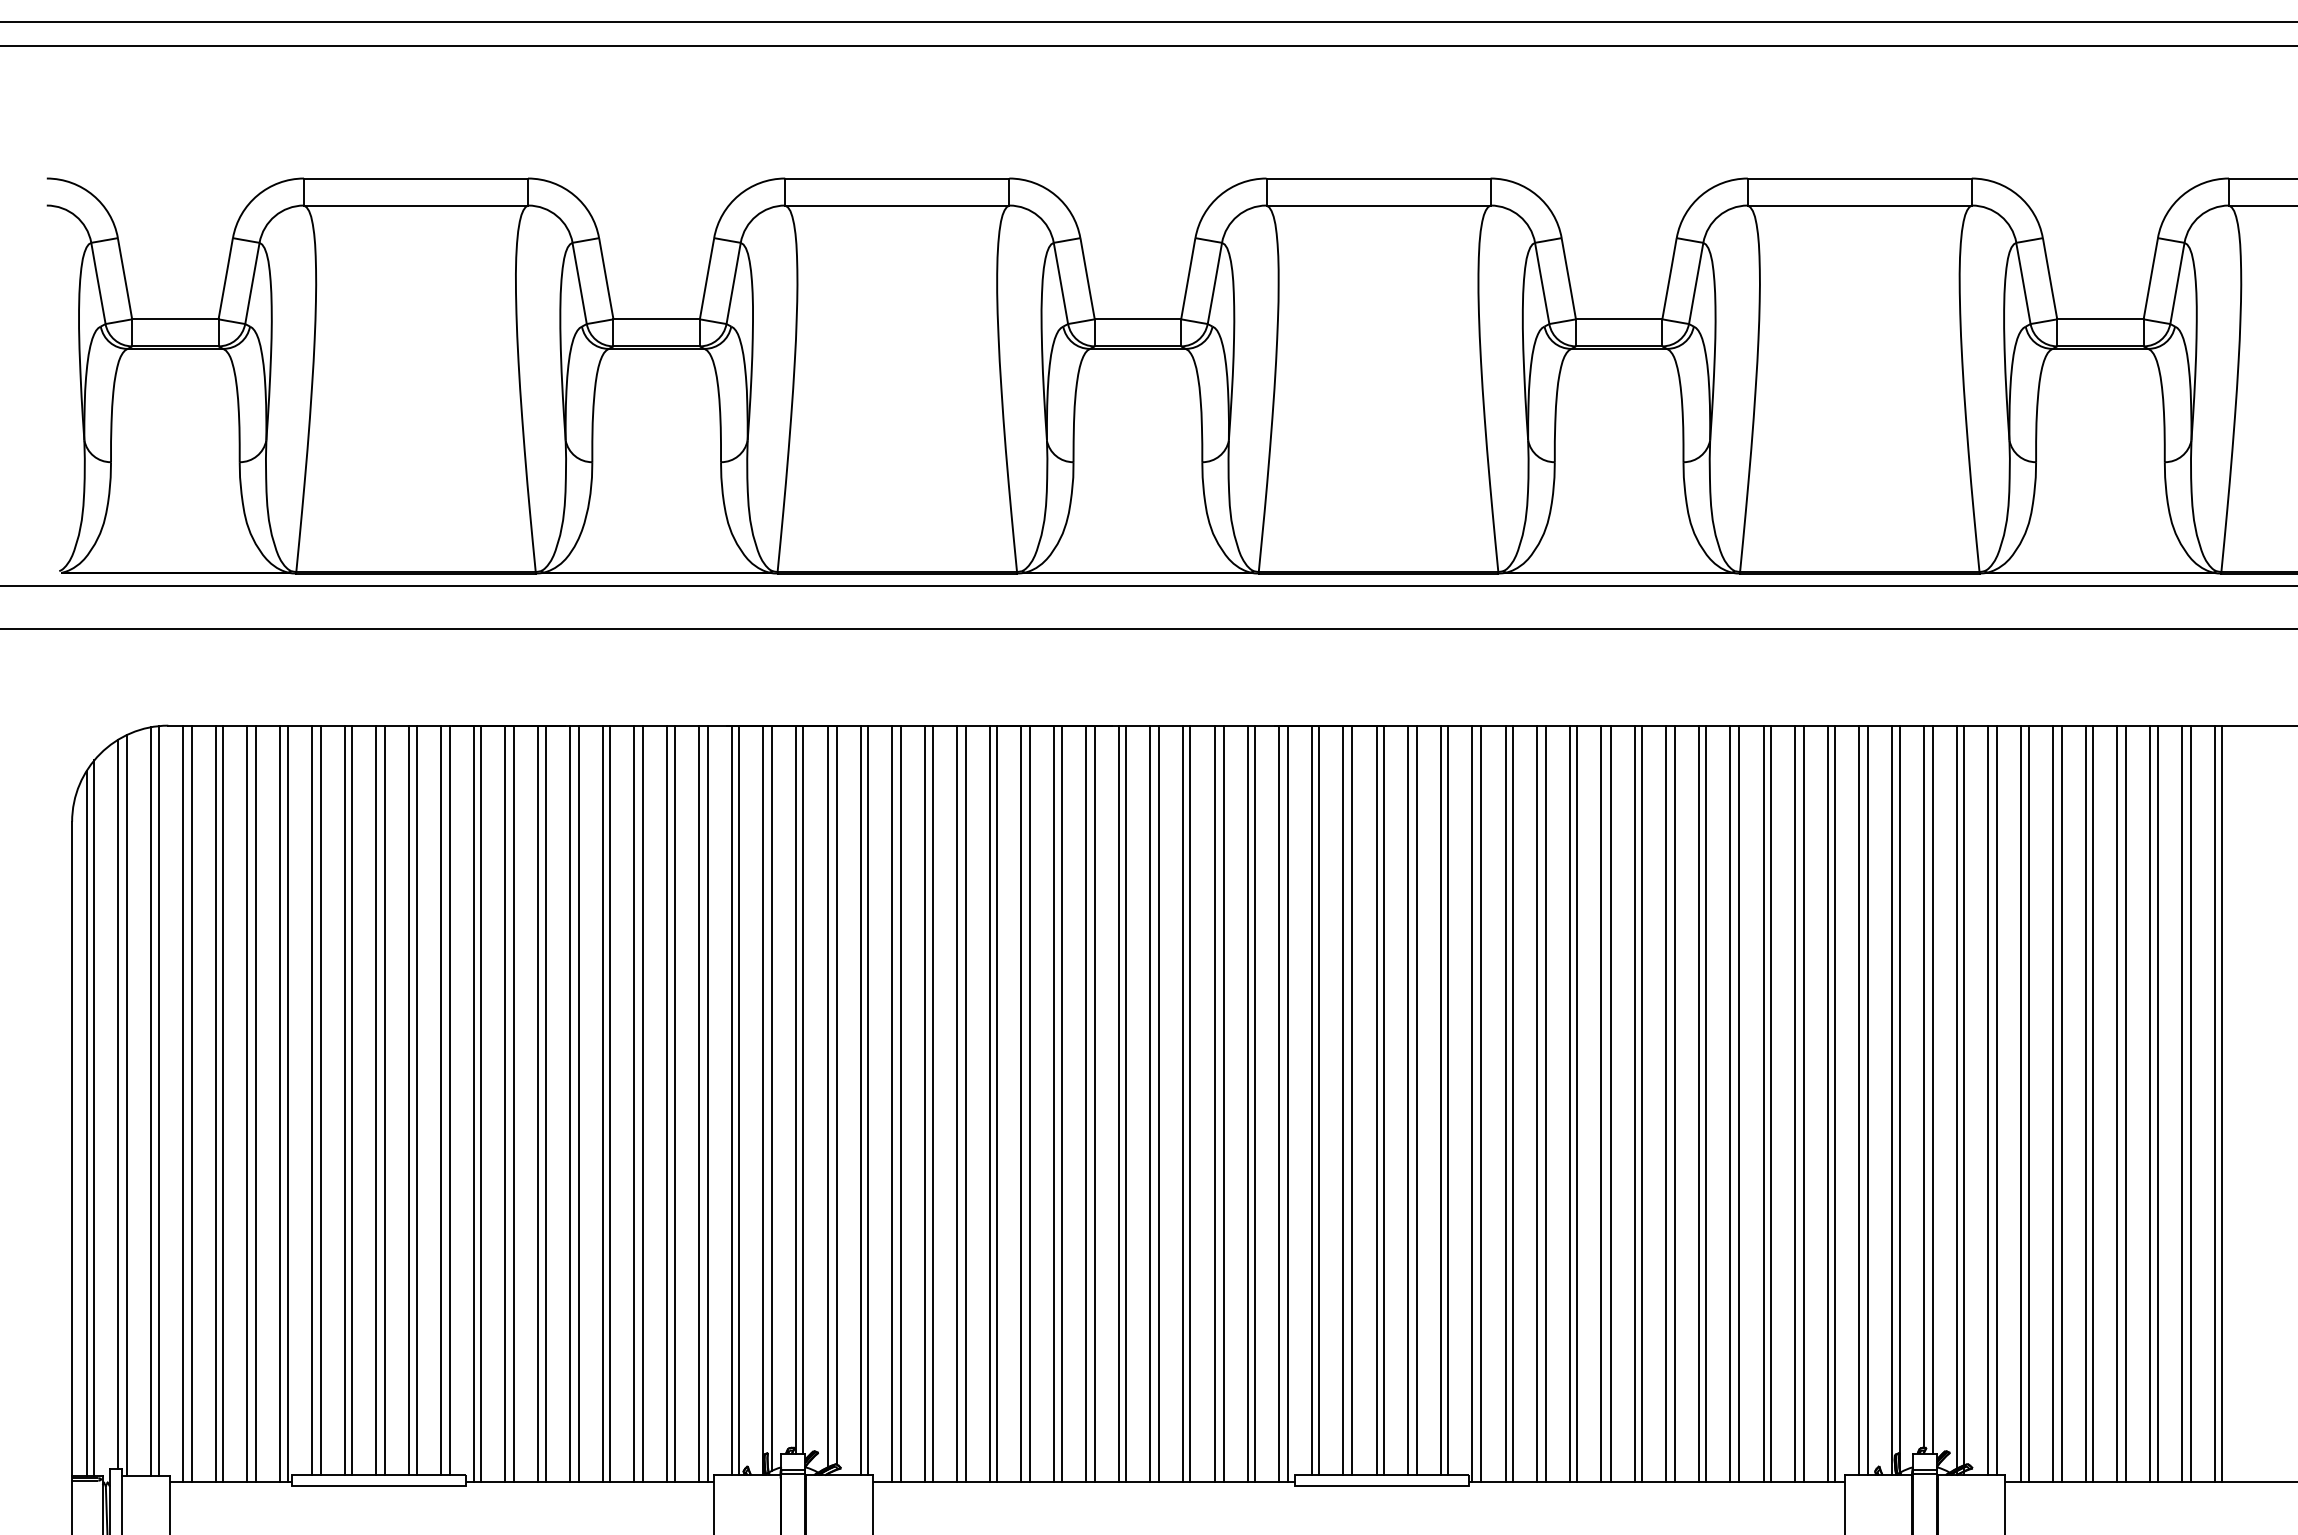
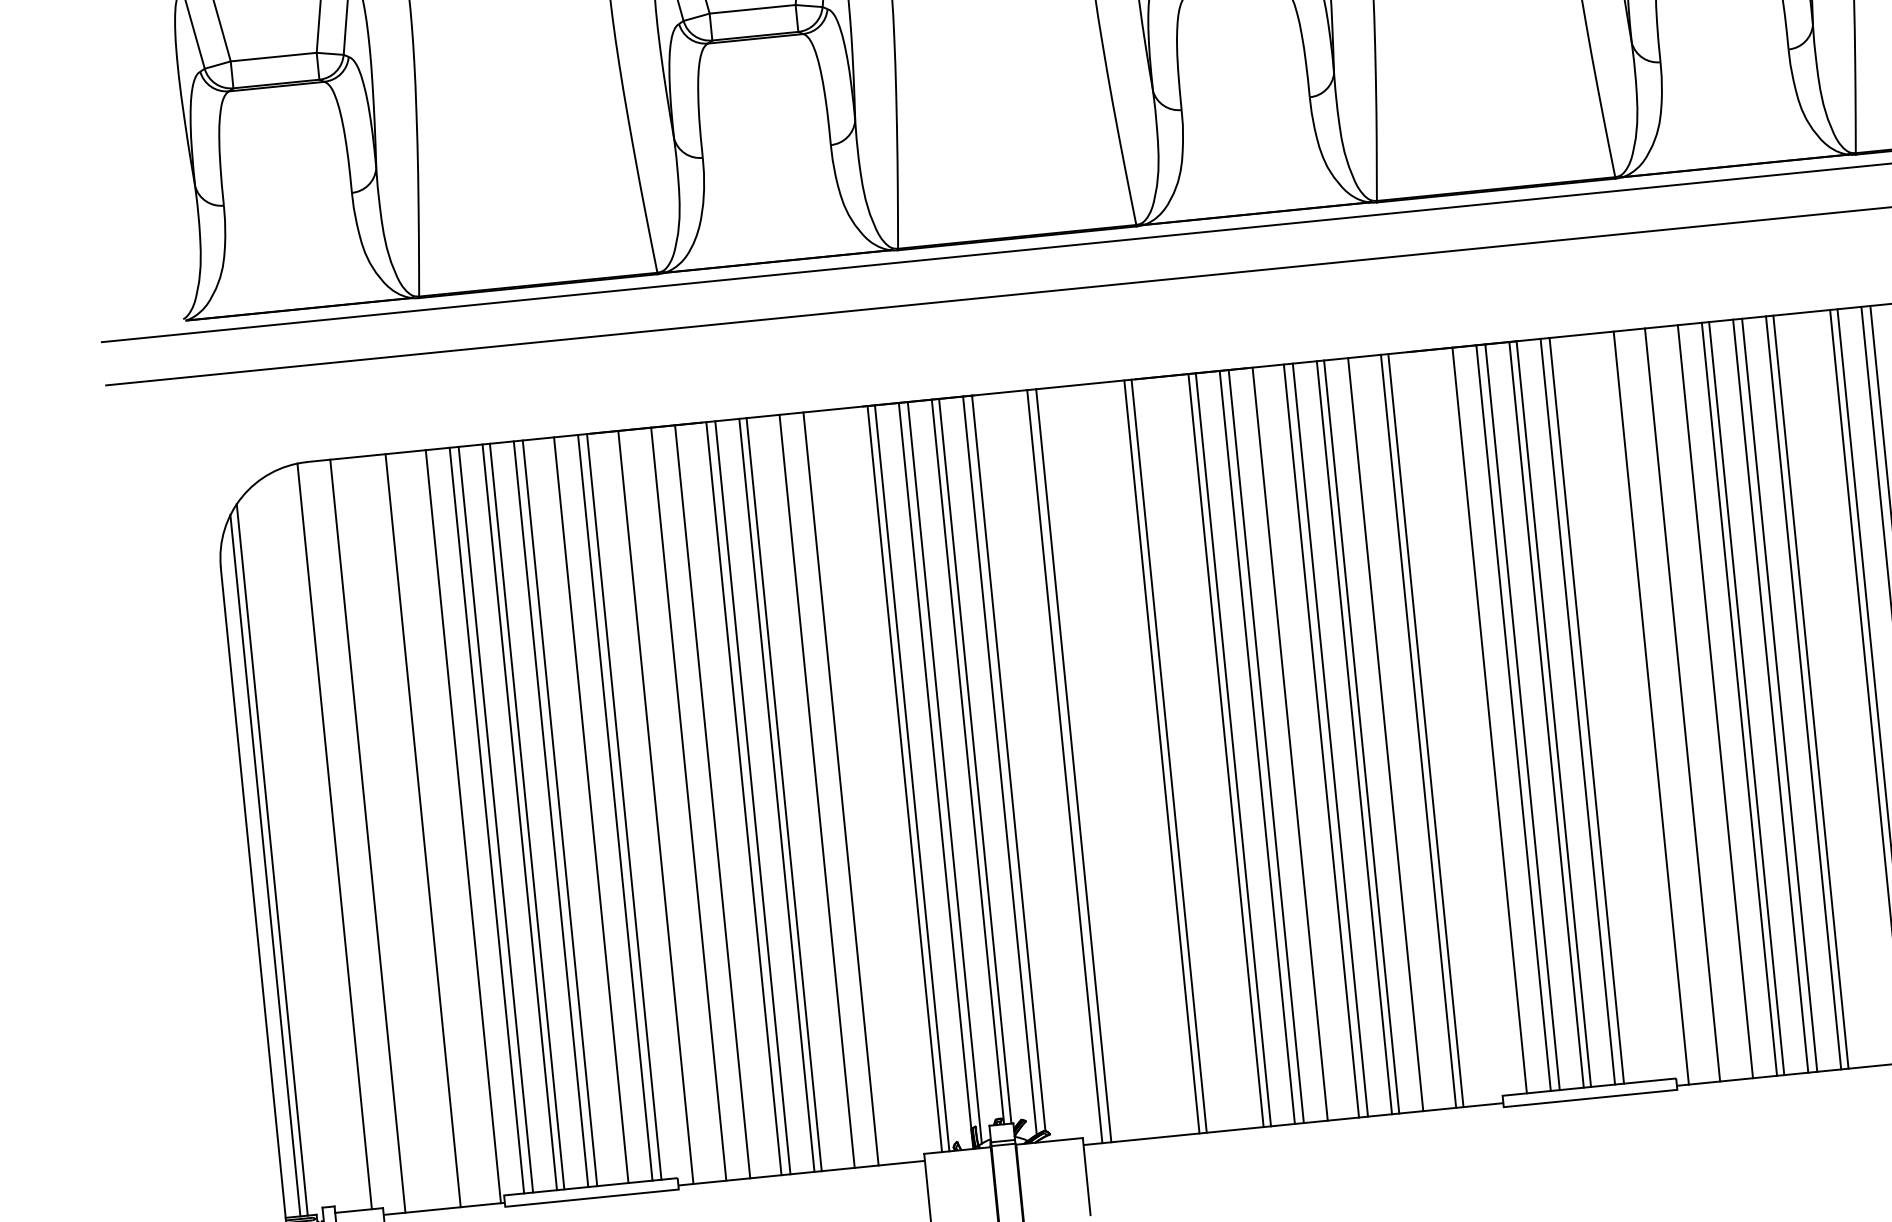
line: (409, 1099) -> (584, 810), removed
line: (1312, 1099) -> (1482, 720), removed
line: (1441, 1099) -> (1611, 707), removed
line: (1448, 1099) -> (1618, 706), removed
line: (860, 1100) -> (1033, 766), removed
line: (868, 1100) -> (1041, 765), removed
line: (151, 1101) -> (327, 837), removed
line: (182, 1103) -> (358, 836), removed
line: (215, 1103) -> (391, 833), removed
line: (223, 1103) -> (399, 832), removed
line: (256, 1103) -> (432, 829), removed
line: (280, 1103) -> (456, 826), removed
line: (473, 1103) -> (648, 807), removed
line: (505, 1103) -> (680, 804), removed
line: (545, 1103) -> (719, 800), removed
line: (634, 1103) -> (808, 791), removed
line: (674, 1103) -> (848, 787), removed
line: (698, 1103) -> (872, 785), removed
line: (707, 1103) -> (881, 784), removed
line: (925, 1103) -> (1098, 762), removed
line: (932, 1103) -> (1104, 762), removed
line: (956, 1103) -> (1128, 759), removed
line: (965, 1103) -> (1137, 758), removed
line: (1021, 1103) -> (1193, 753), removed
line: (1030, 1103) -> (1202, 752), removed
line: (1125, 1103) -> (1297, 743), removed
line: (1223, 1103) -> (1394, 733), removed
line: (1279, 1103) -> (1450, 727), removed
line: (1288, 1103) -> (1459, 726), removed
line: (1472, 1103) -> (1642, 708), removed
line: (1505, 1103) -> (1675, 705), removed
line: (1536, 1103) -> (1706, 702), removed
line: (1665, 1103) -> (1834, 689), removed
line: (1674, 1103) -> (1843, 688), removed
line: (118, 1104) -> (295, 844), removed
line: (127, 1104) -> (304, 843), removed

